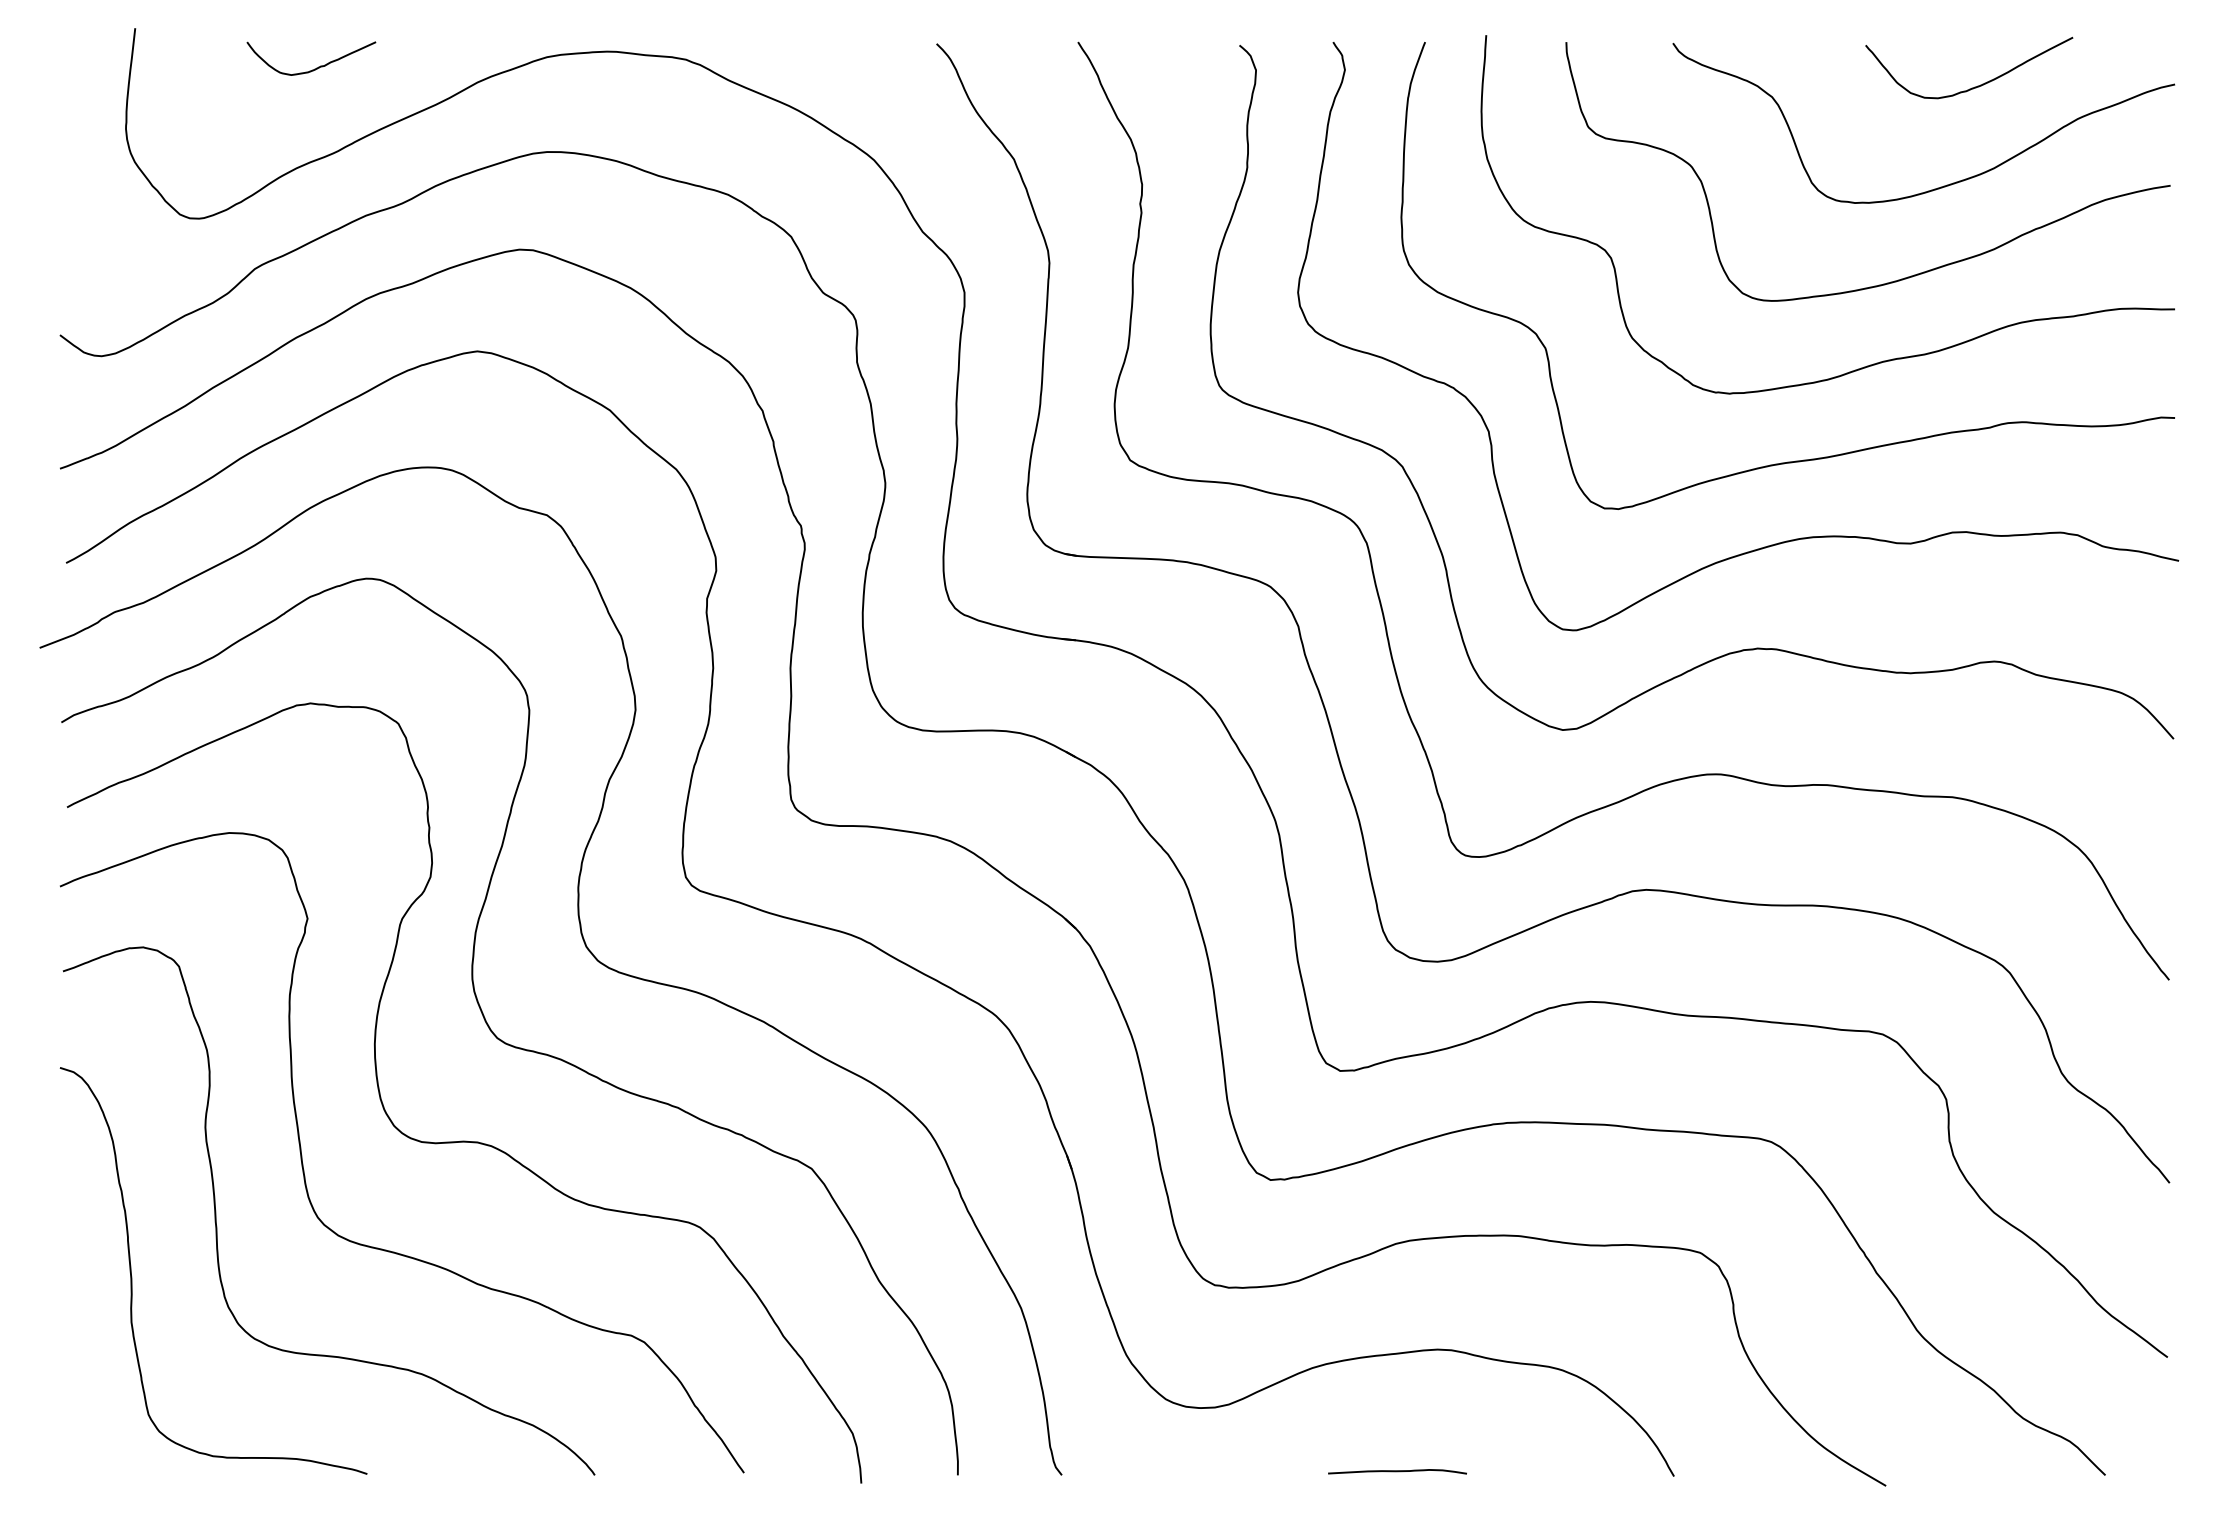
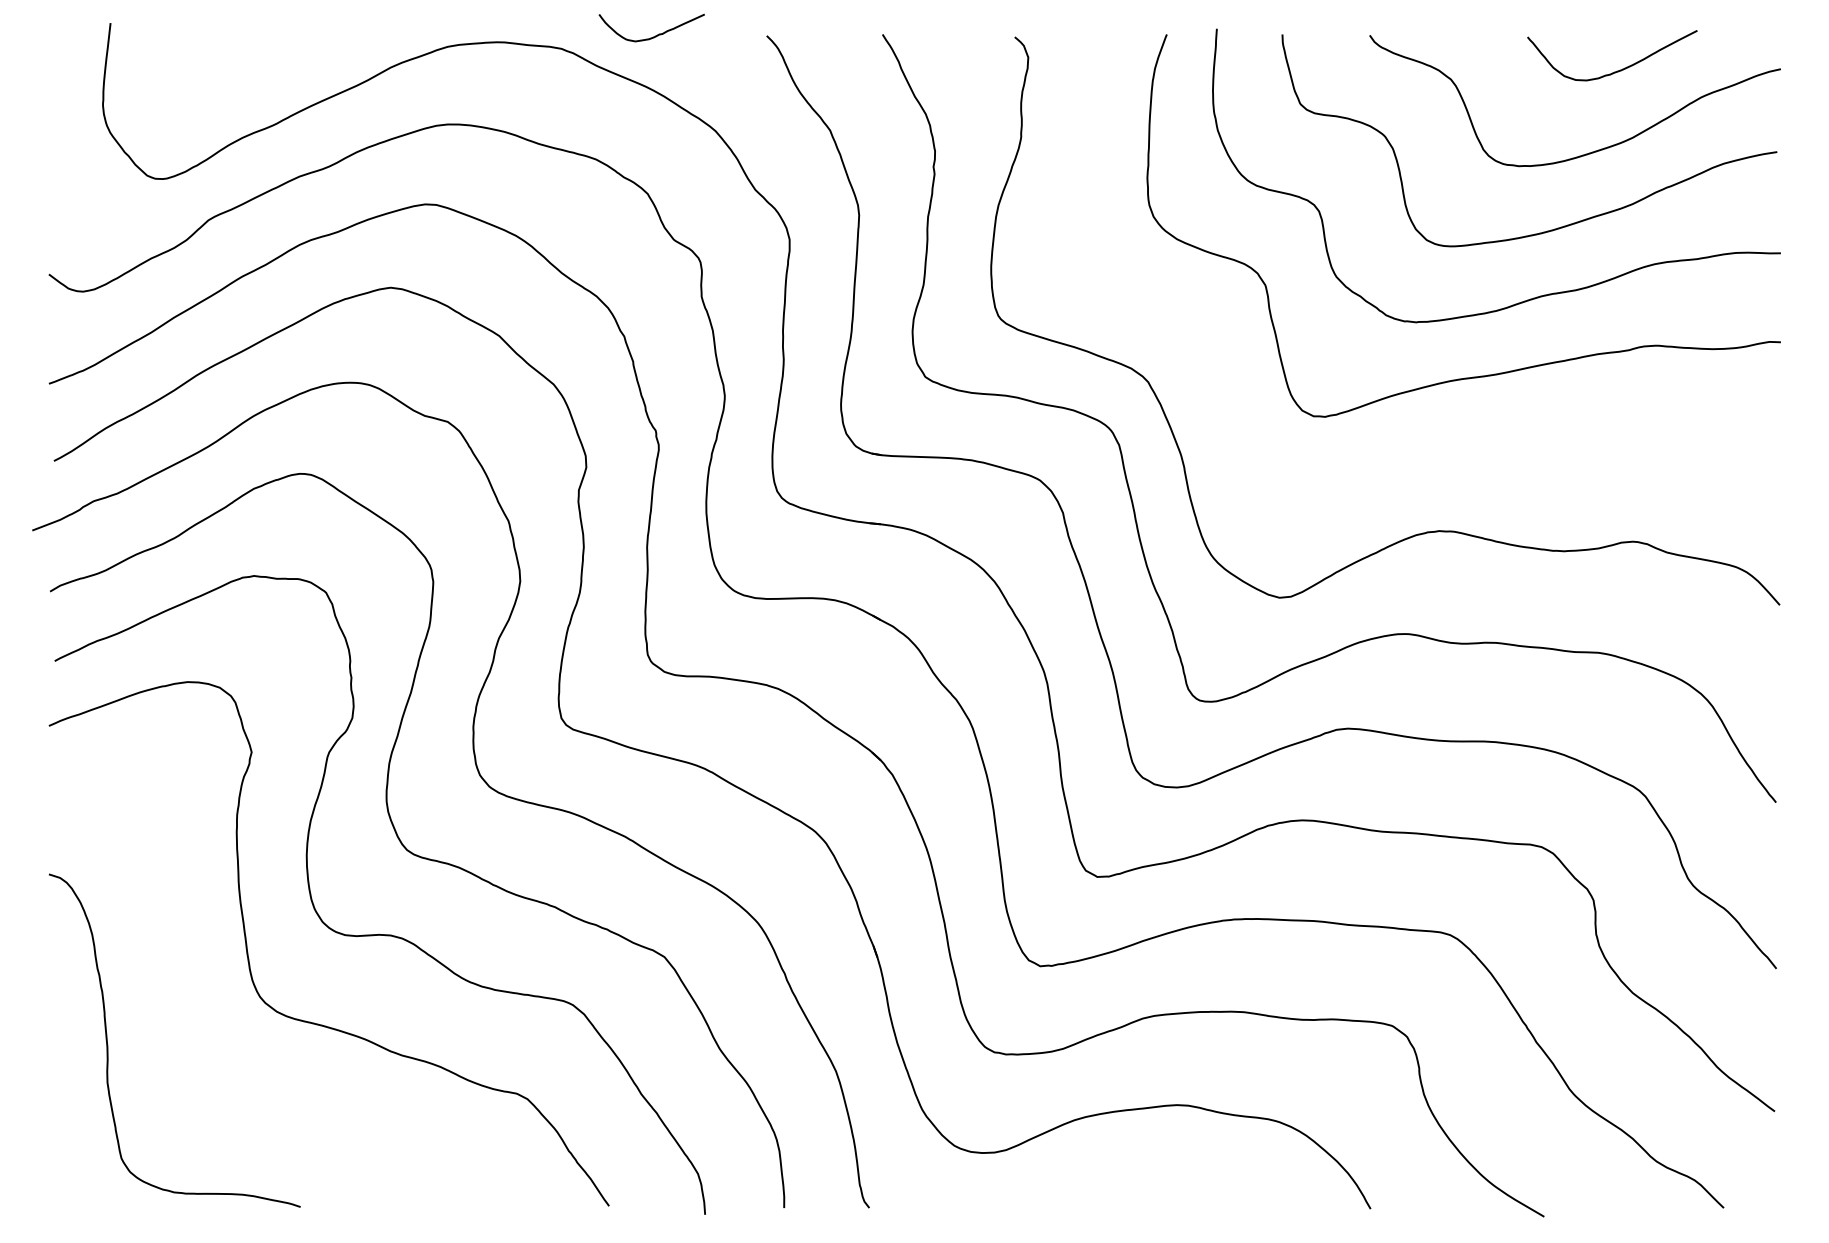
curve: (315, 67) -> (655, 35), moved
curve: (1784, 540) -> (1461, 442), removed
curve: (216, 1214) -> (177, 994), removed
curve: (1397, 1470) -> (1144, 1204), removed

